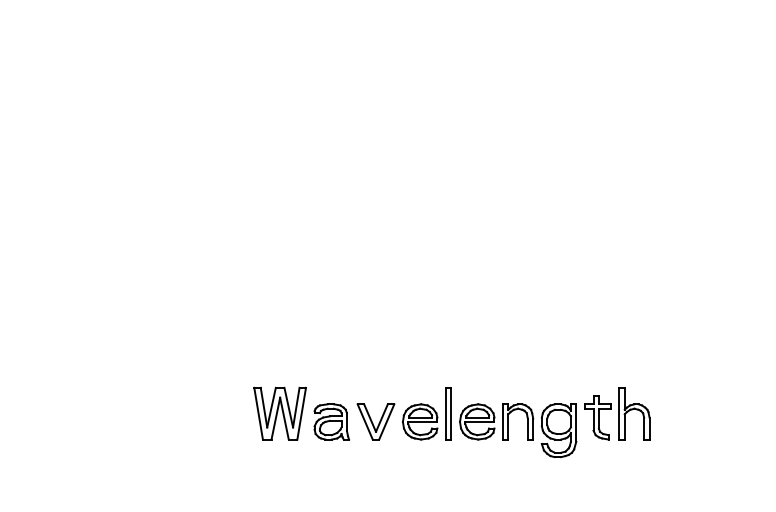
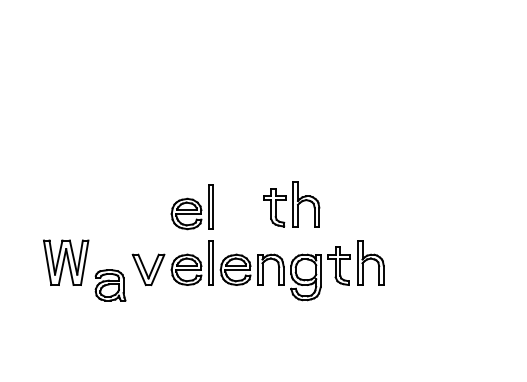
part: (542, 345) -> (291, 204), added
part: (426, 348) -> (192, 206), added
part: (331, 421) -> (110, 284), moved

